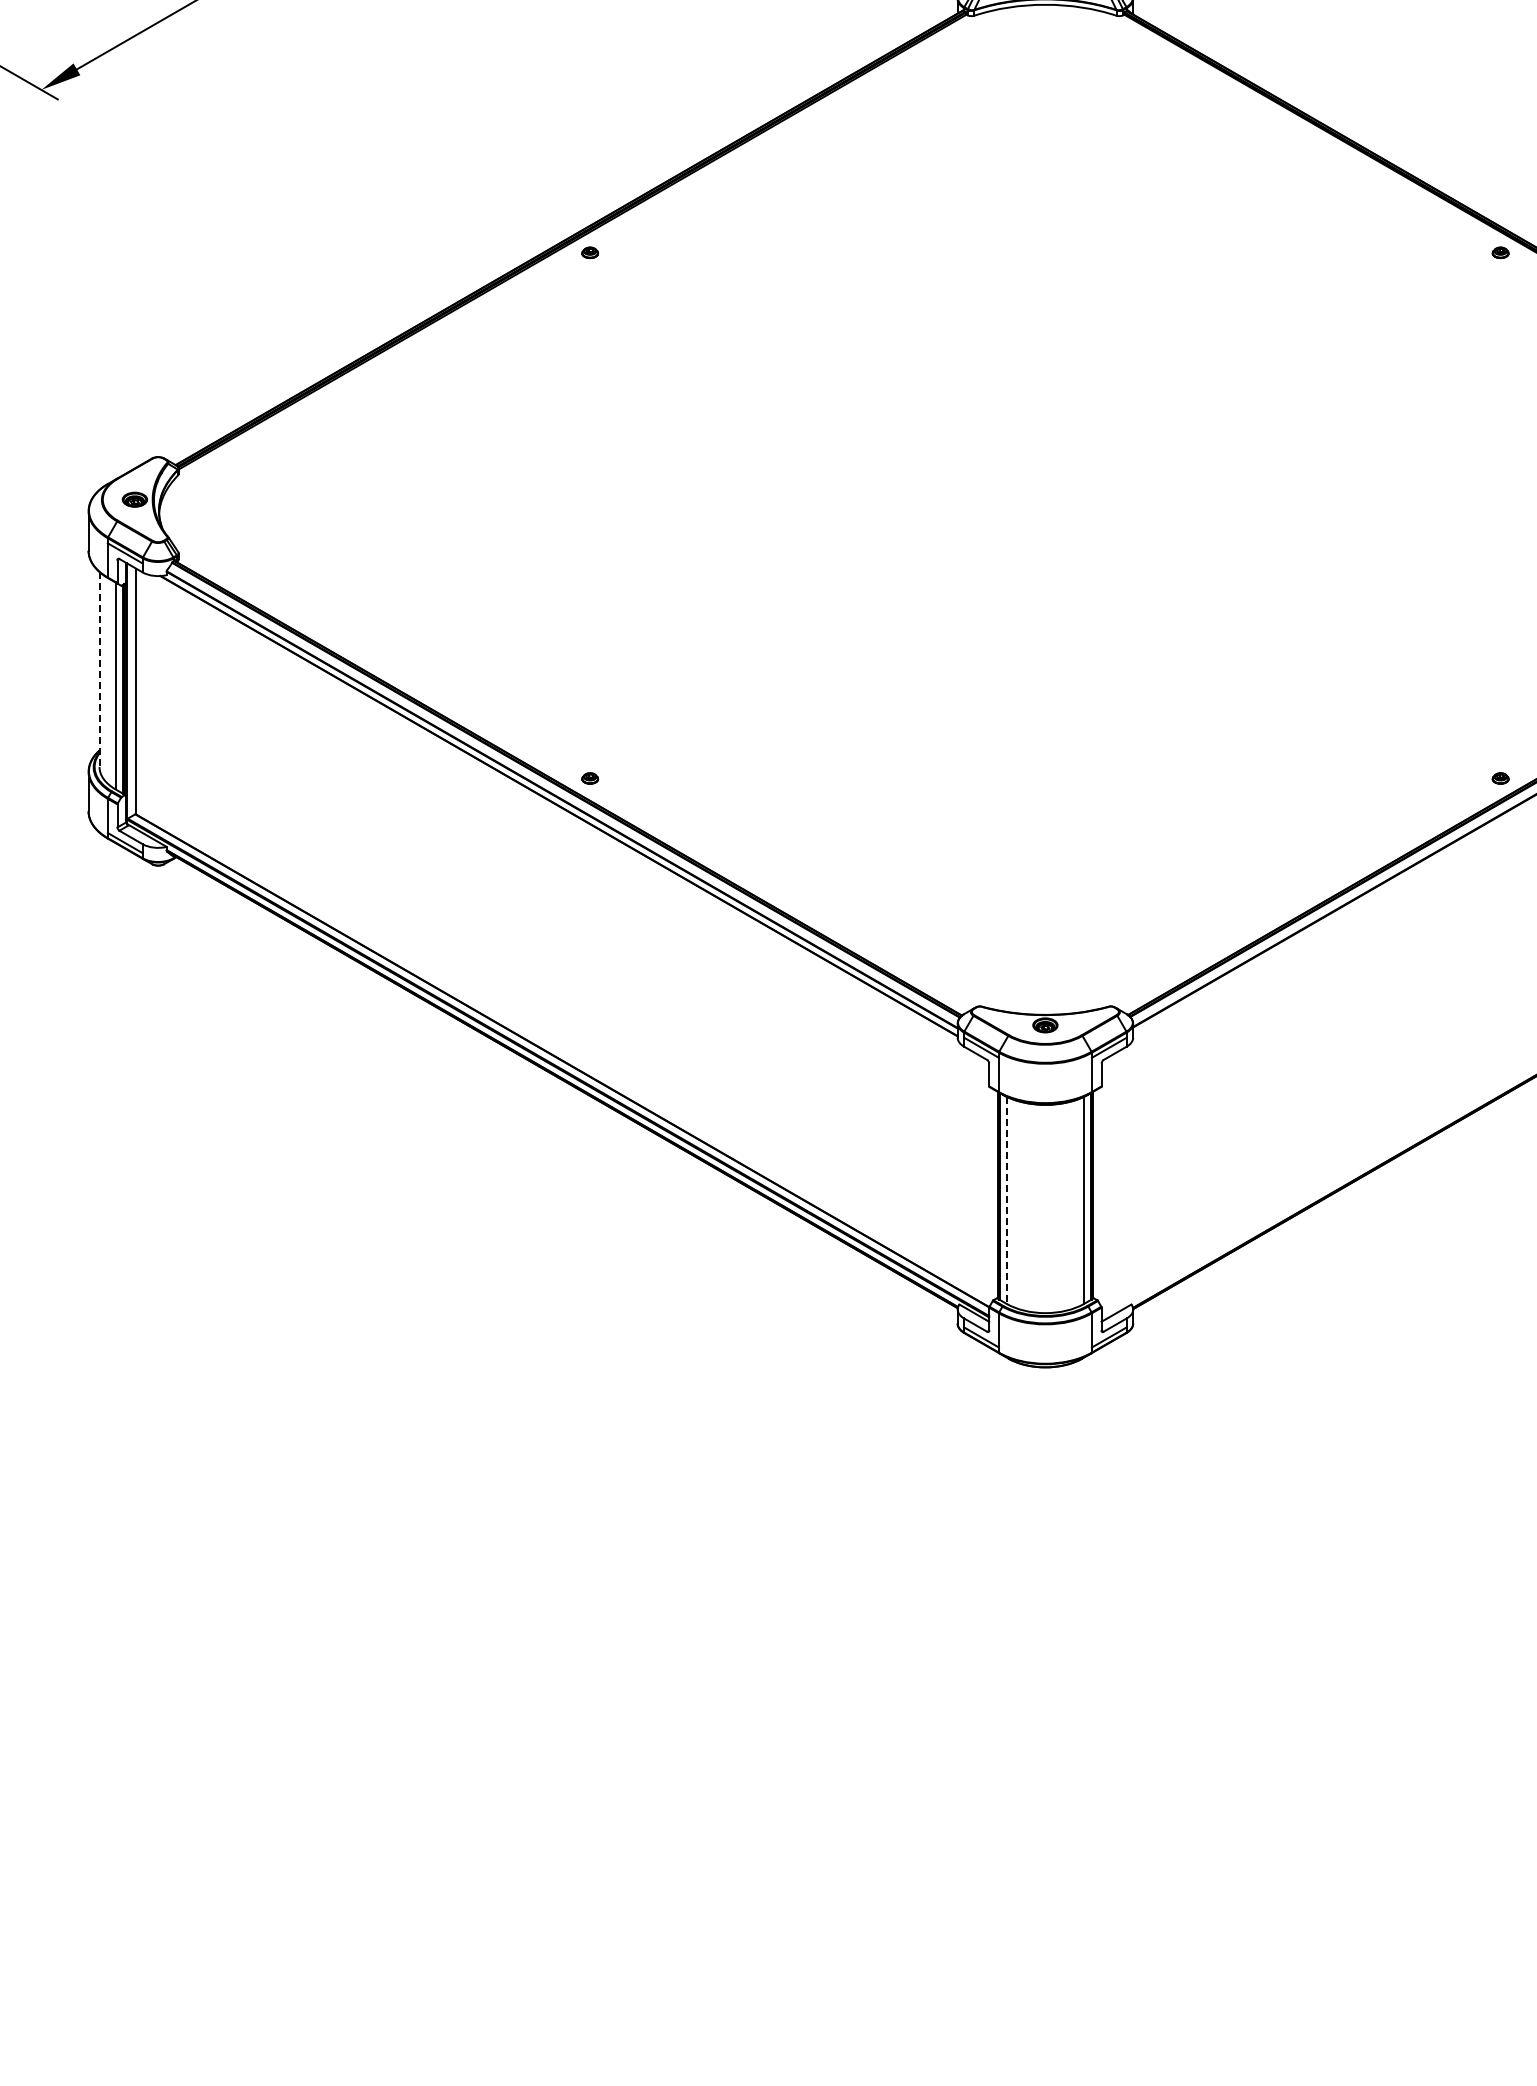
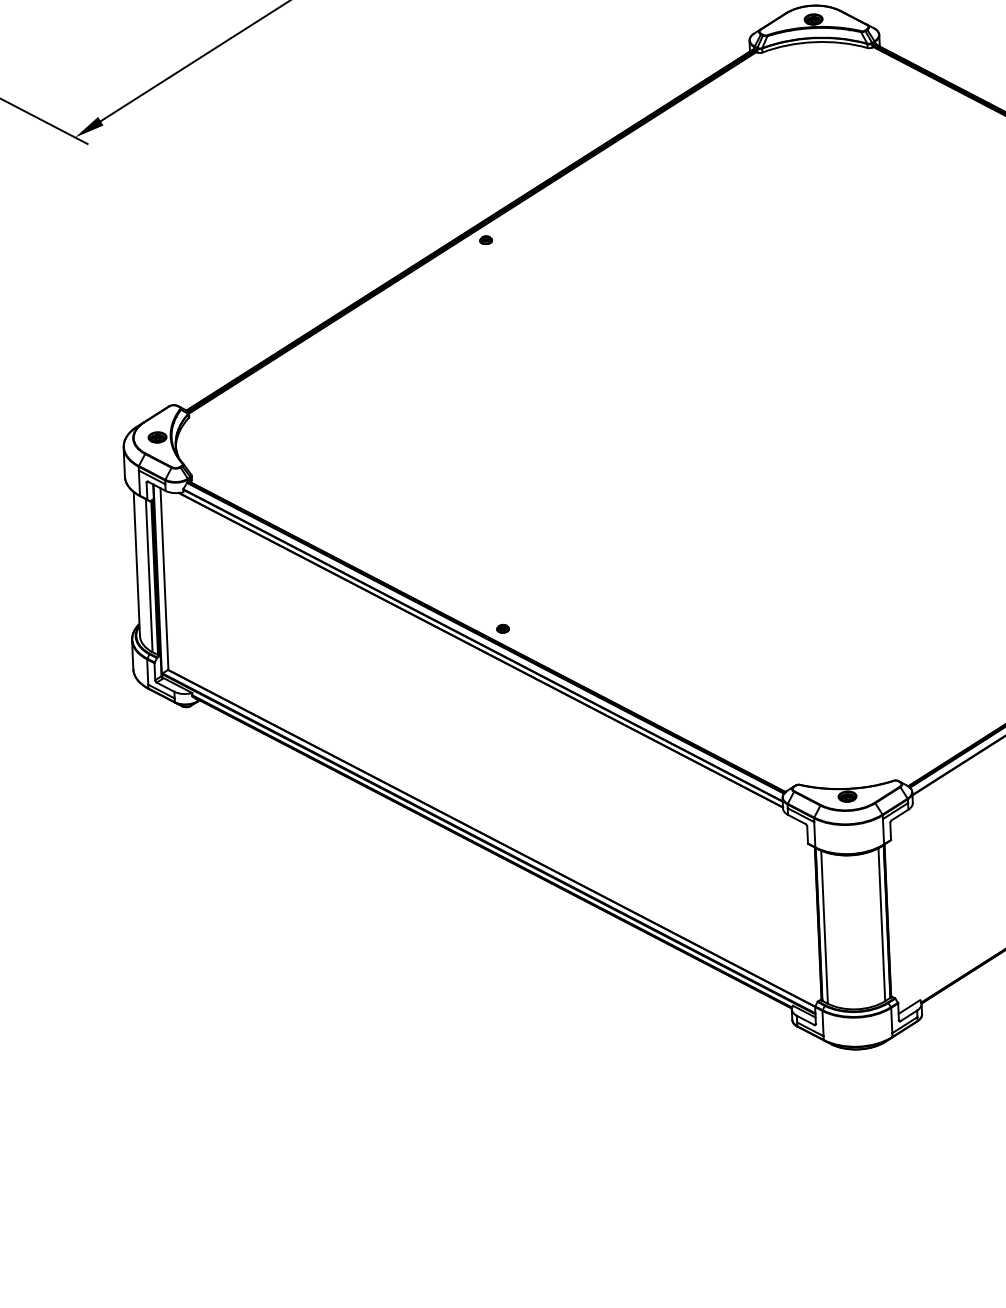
line: (99, 670) -> (136, 564), dashed -> solid
line: (1006, 1200) -> (824, 927), dashed -> solid

